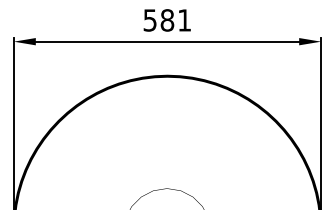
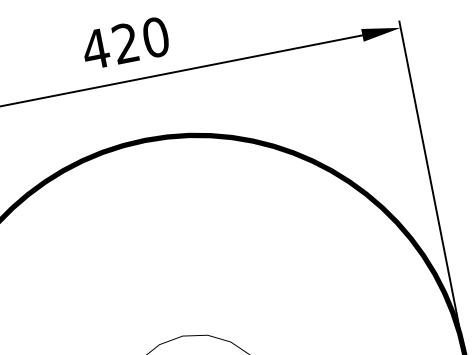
text: (167, 20) -> (126, 43), 581 -> 420

